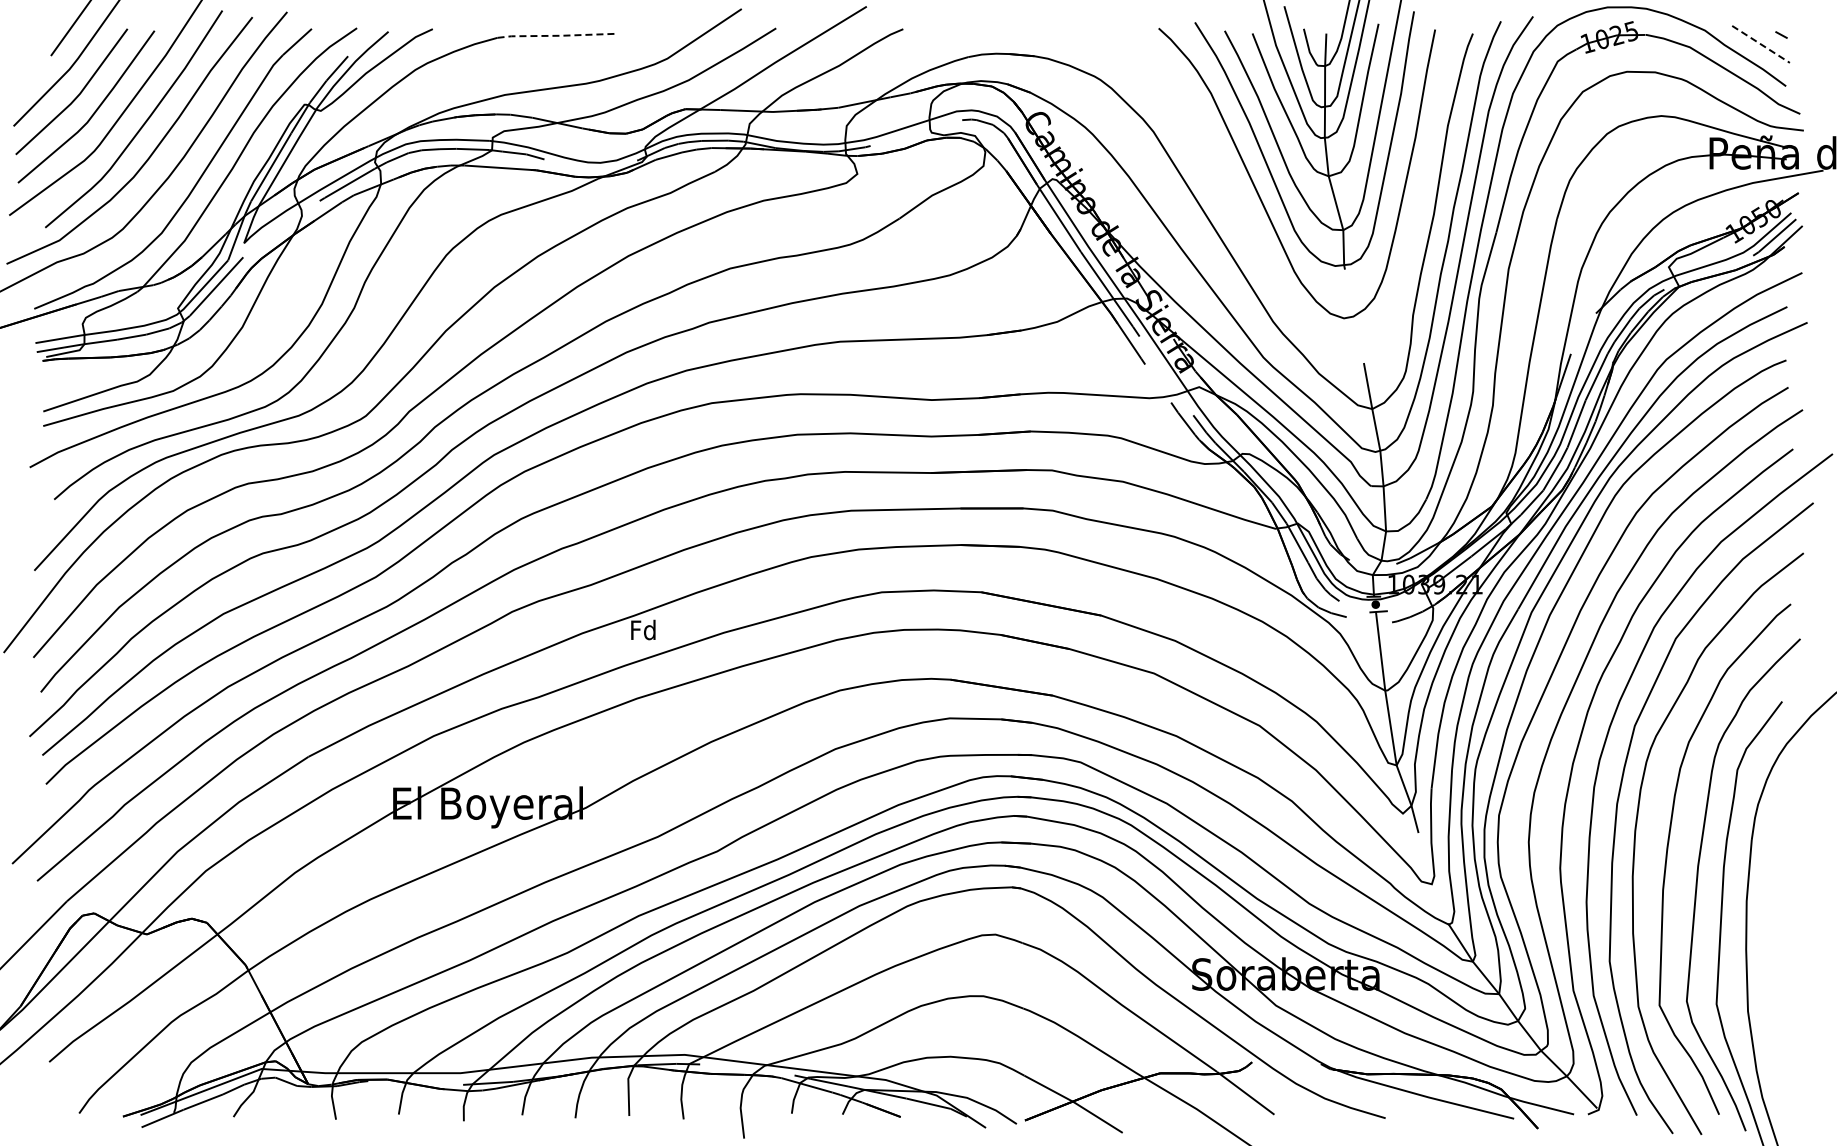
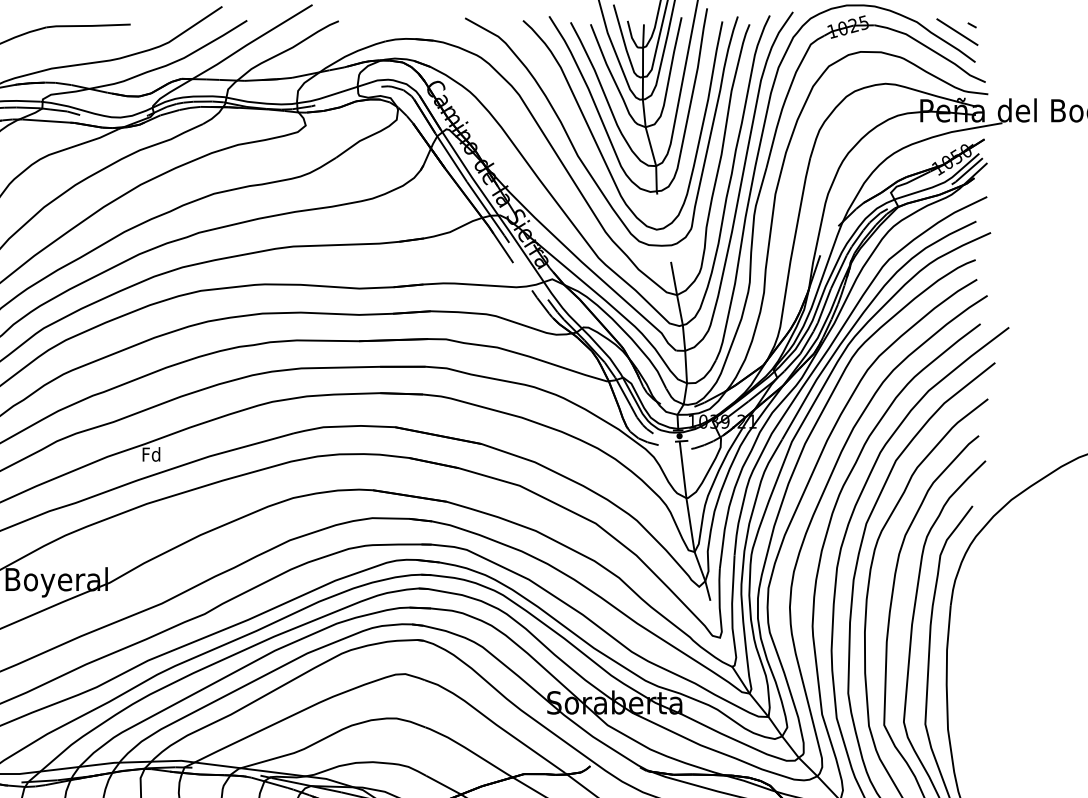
line: (556, 35) -> (88, 25), dashed -> solid
line: (1761, 44) -> (957, 32), dashed -> solid
curve: (1228, 201) -> (573, 145), added

